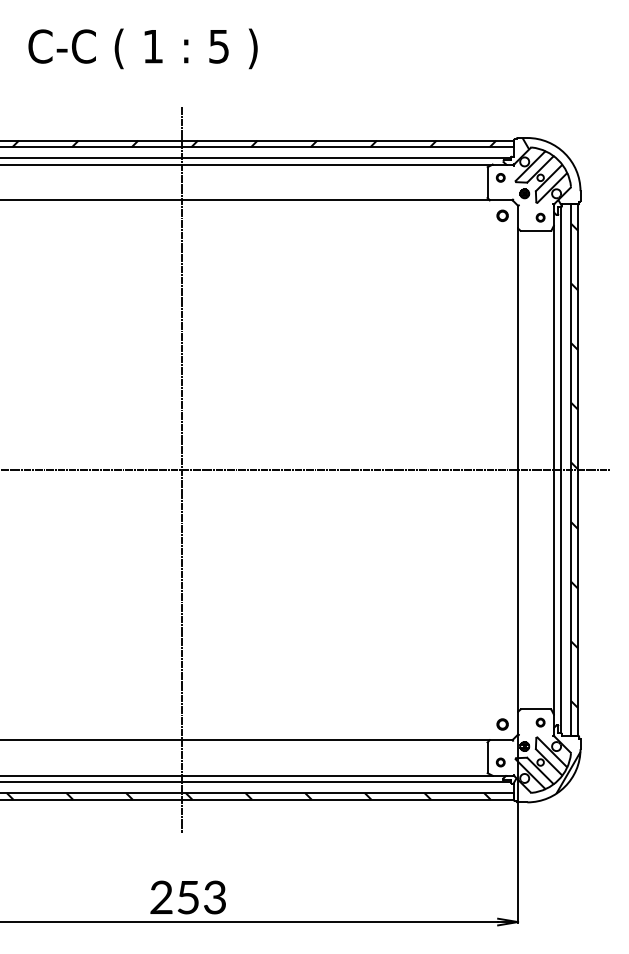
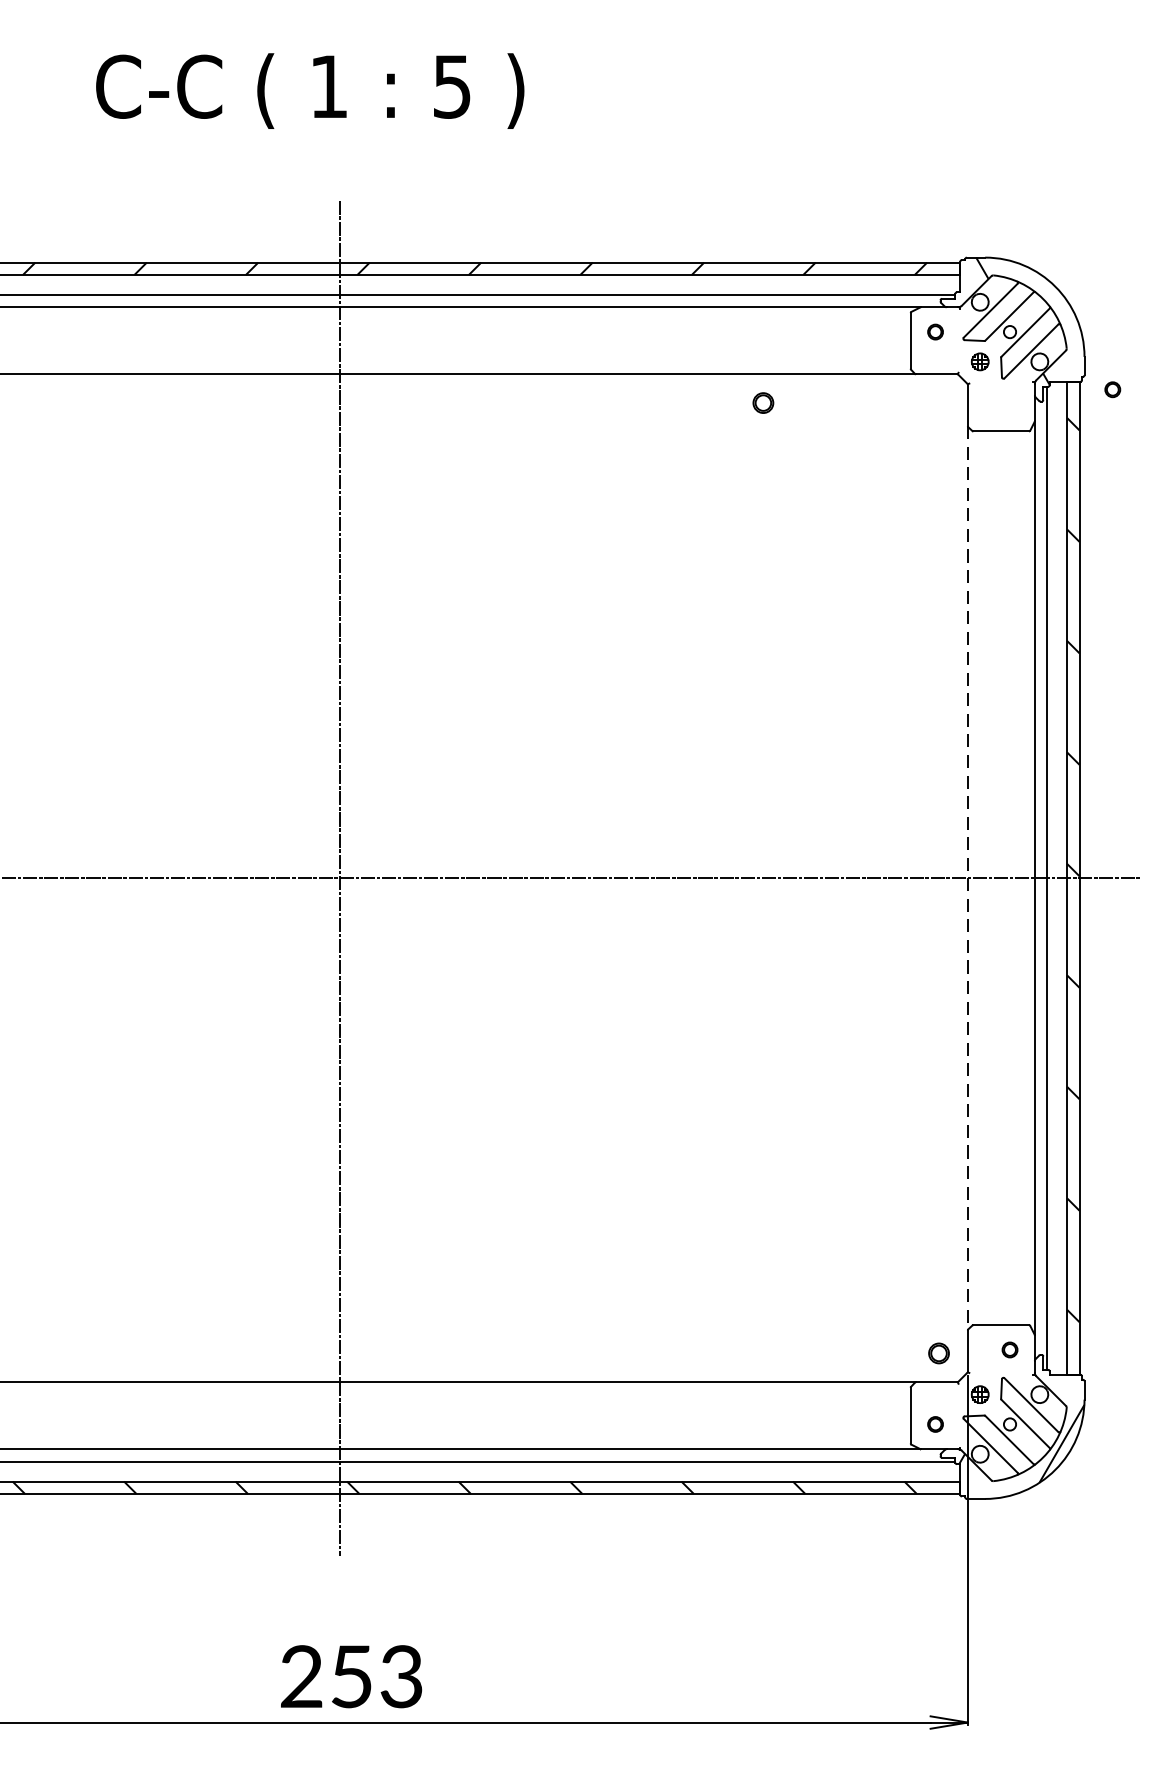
text: (142, 48) -> (309, 90), moved
part: (502, 215) -> (763, 402), moved
part: (540, 217) -> (1112, 389), moved
line: (518, 470) -> (968, 878), solid -> dashed

